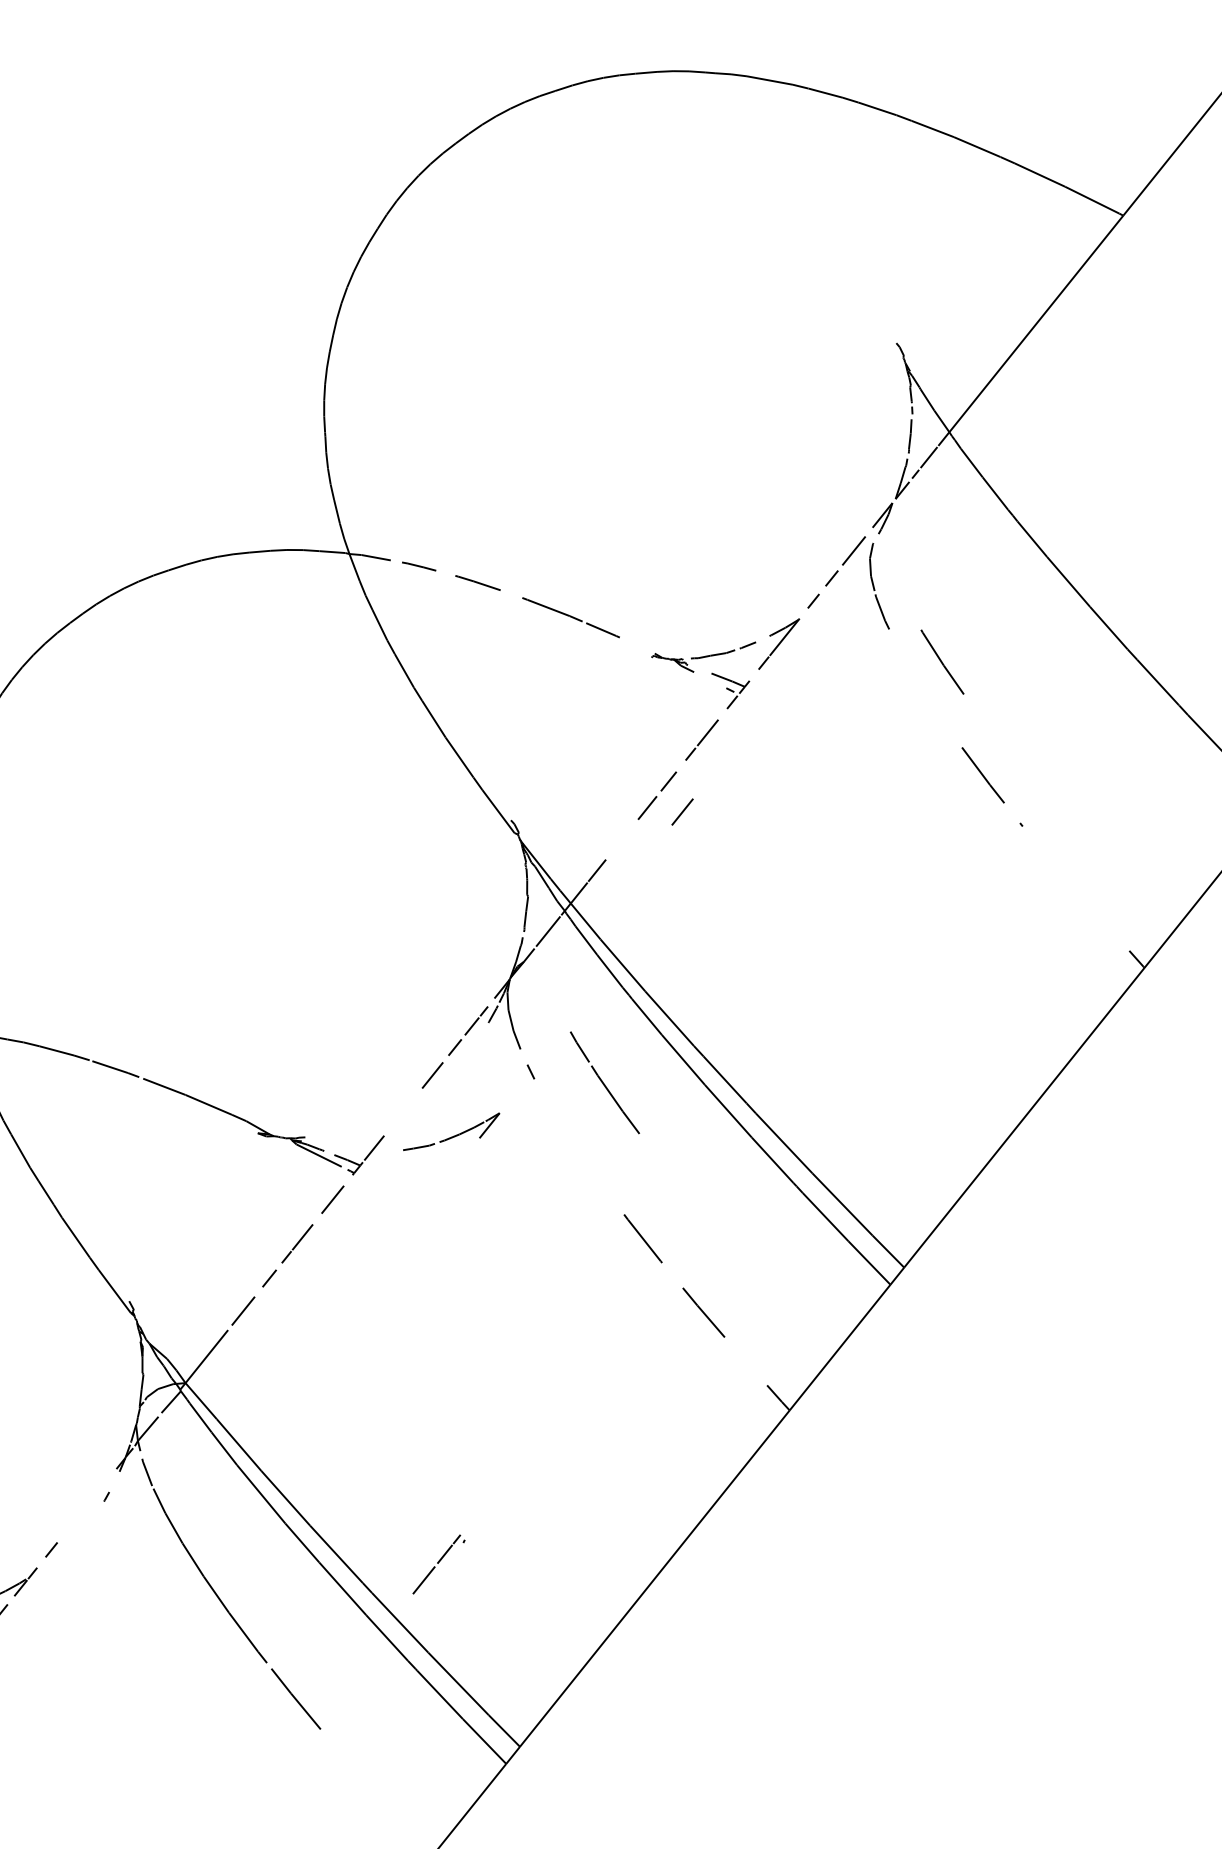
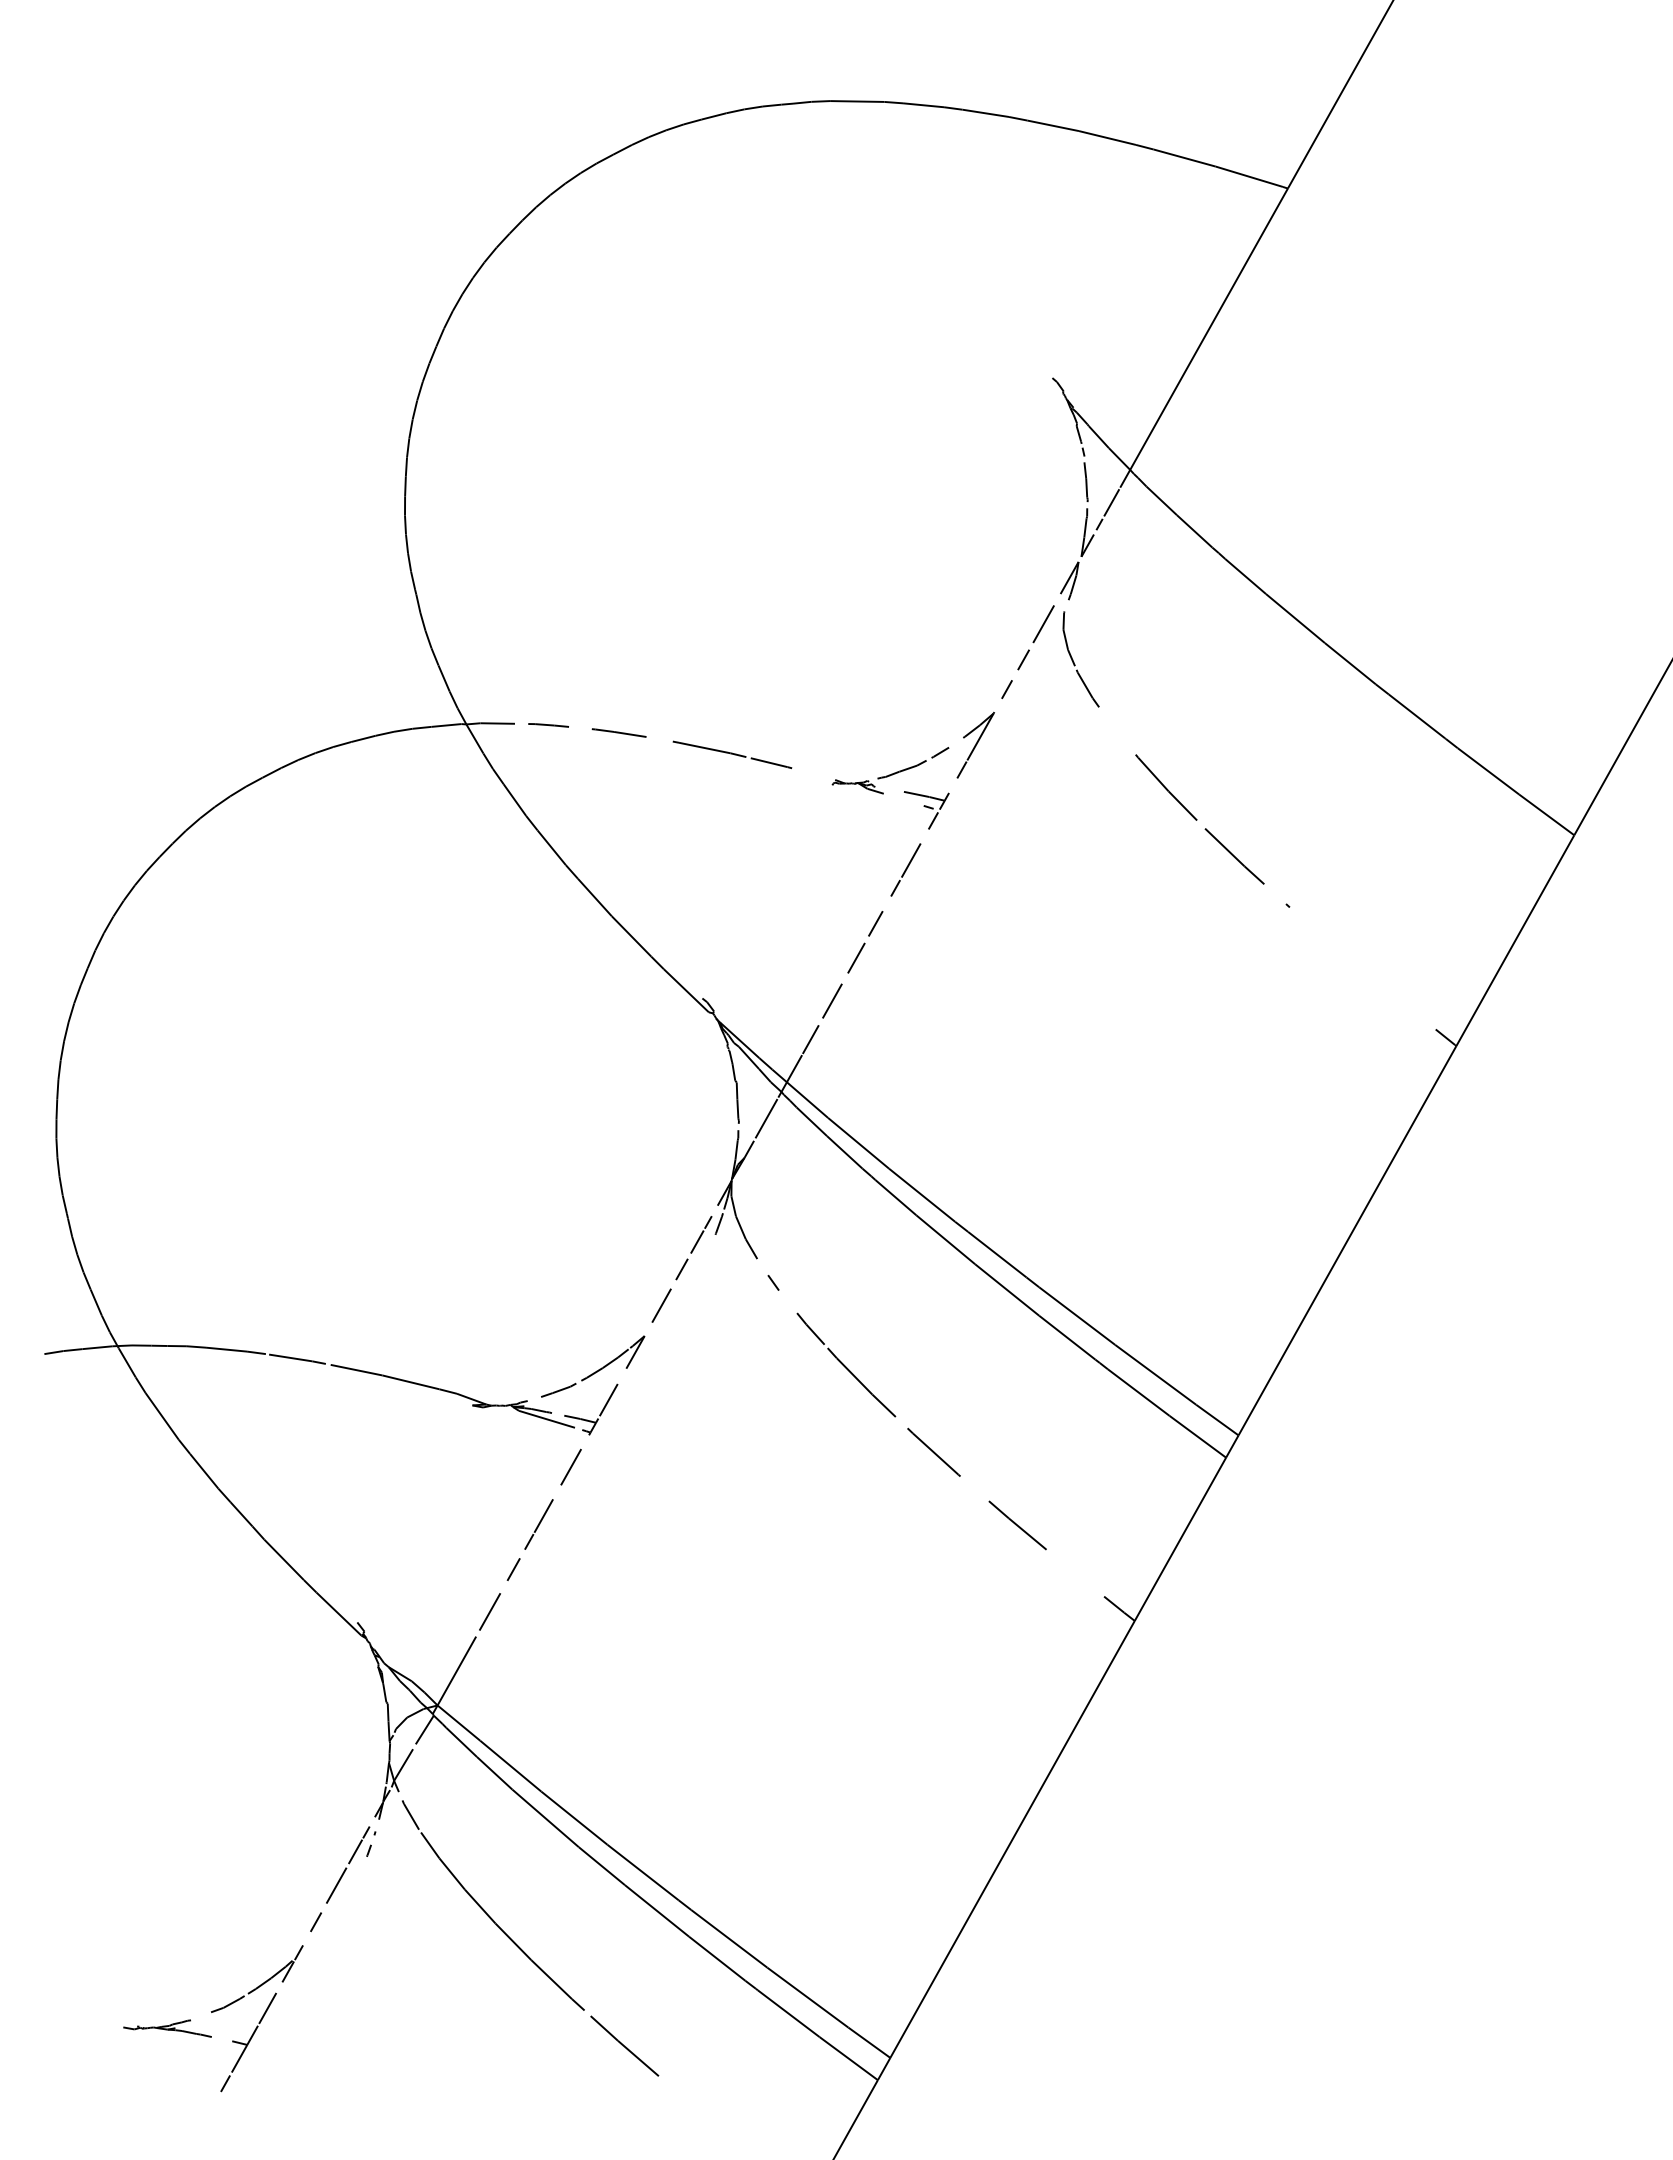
line: (942, 662) -> (1166, 787), moved
line: (682, 811) -> (832, 1000), moved
part: (605, 1082) -> (846, 1364), moved
part: (451, 1131) -> (593, 1366), moved
part: (439, 1564) -> (351, 1864), moved

